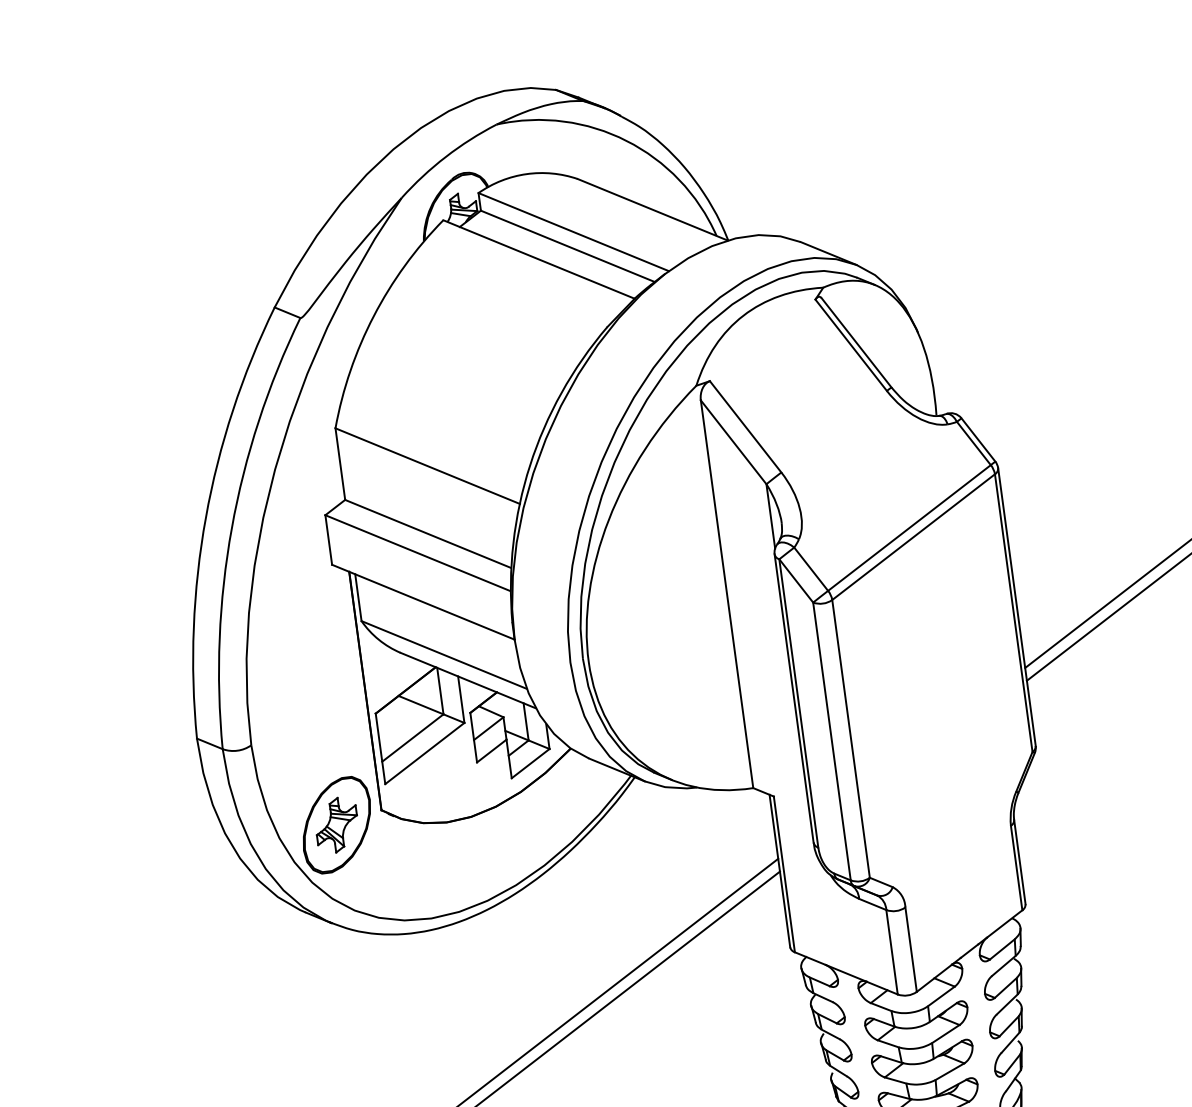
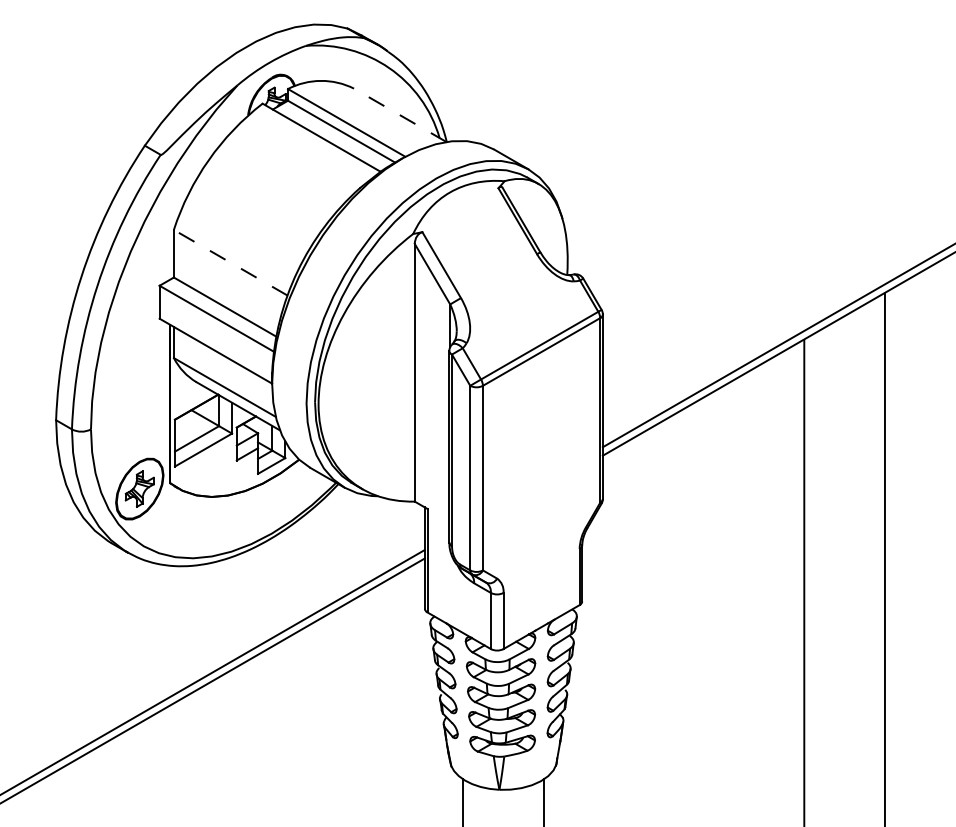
line: (651, 210) -> (399, 115), solid -> dashed
line: (427, 465) -> (230, 262), solid -> dashed

